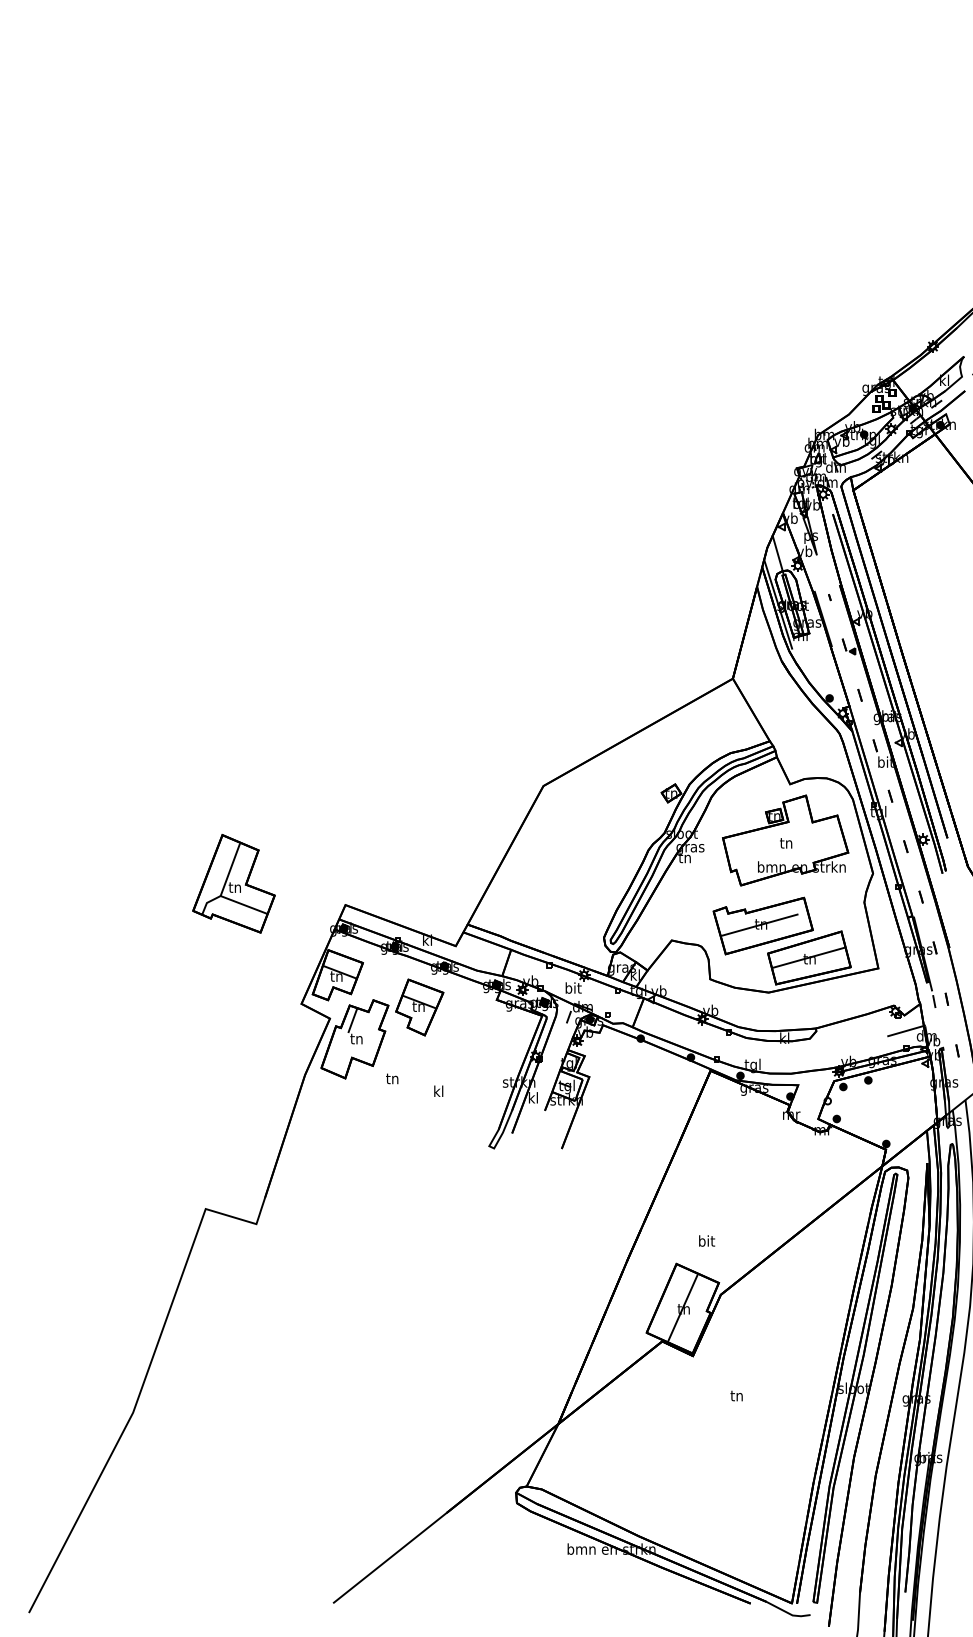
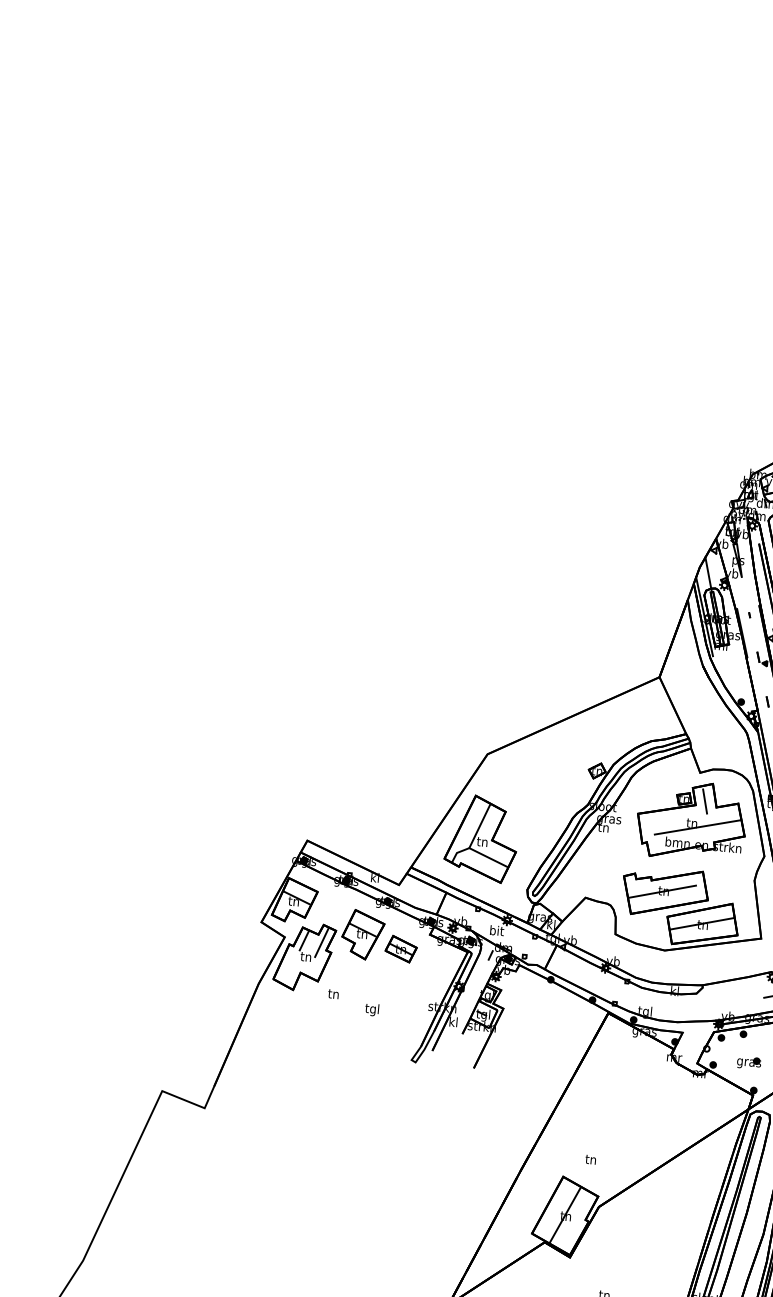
line: (798, 816) -> (704, 801), added
line: (792, 847) -> (697, 827), added
part: (233, 883) -> (481, 838), moved
part: (465, 1019) -> (401, 949), added
line: (373, 1020) -> (322, 942), added
text: (438, 1092) -> (372, 1009), kl -> tgl
part: (877, 1112) -> (748, 1062), added
text: (707, 1240) -> (591, 1159), bit -> tn

